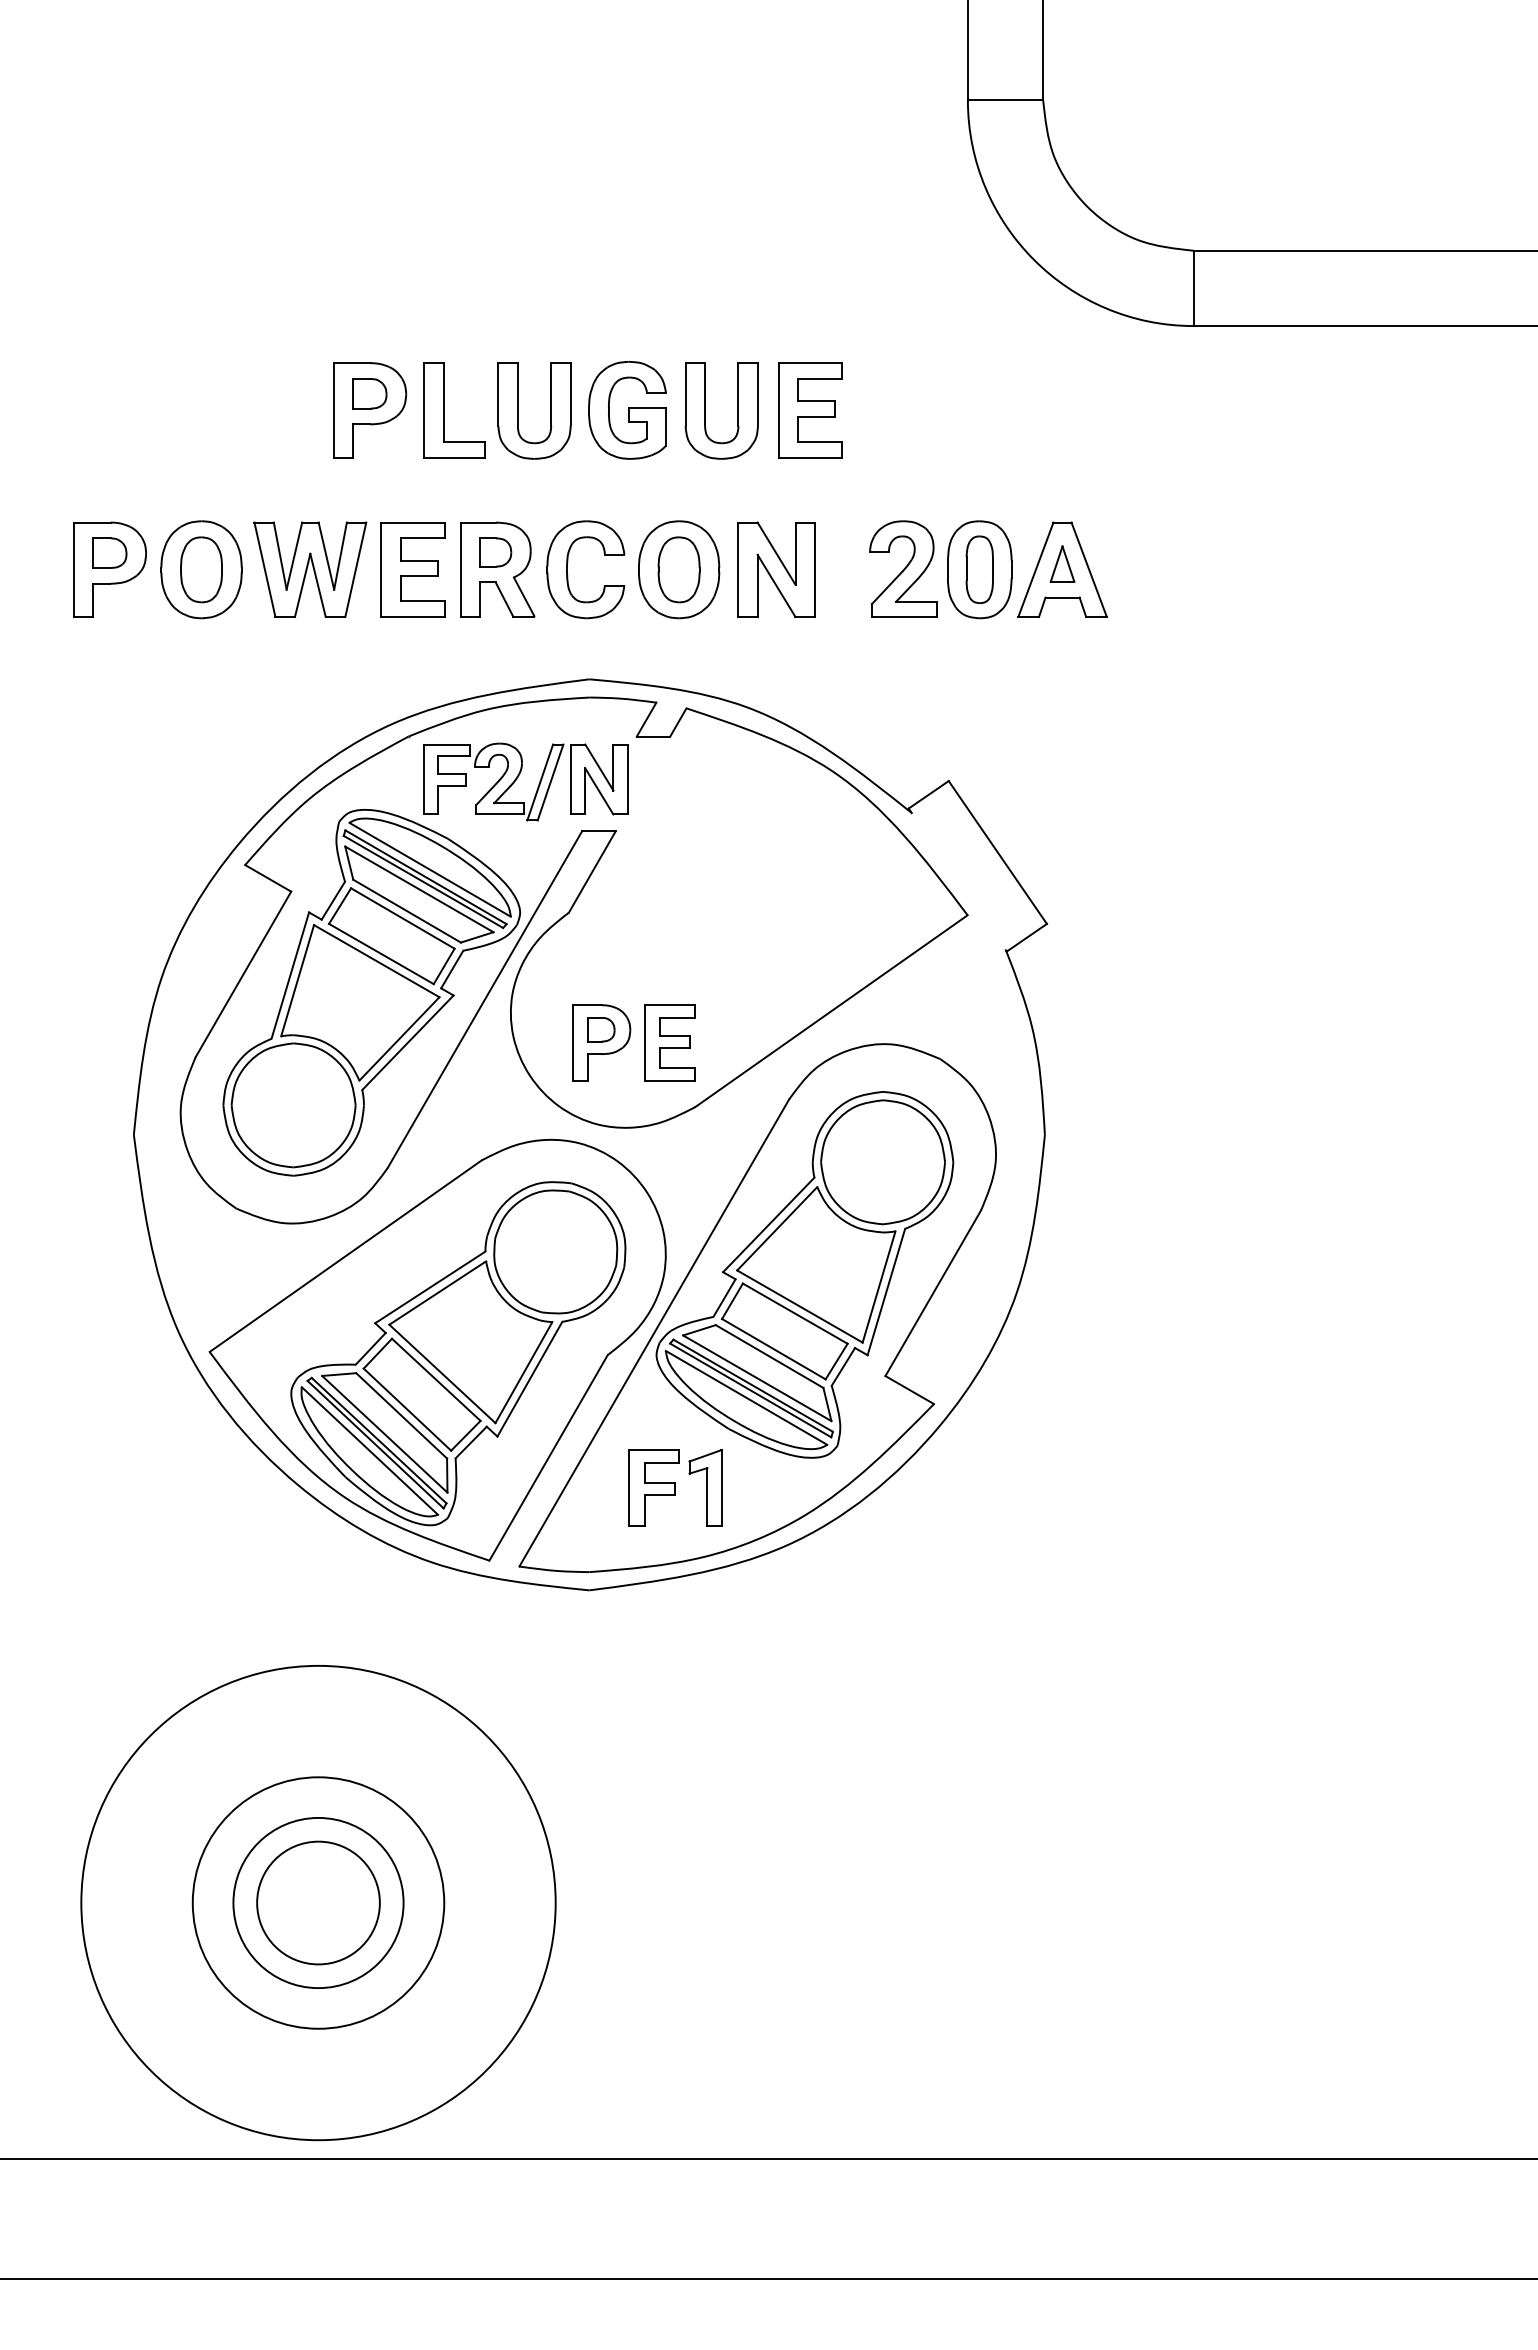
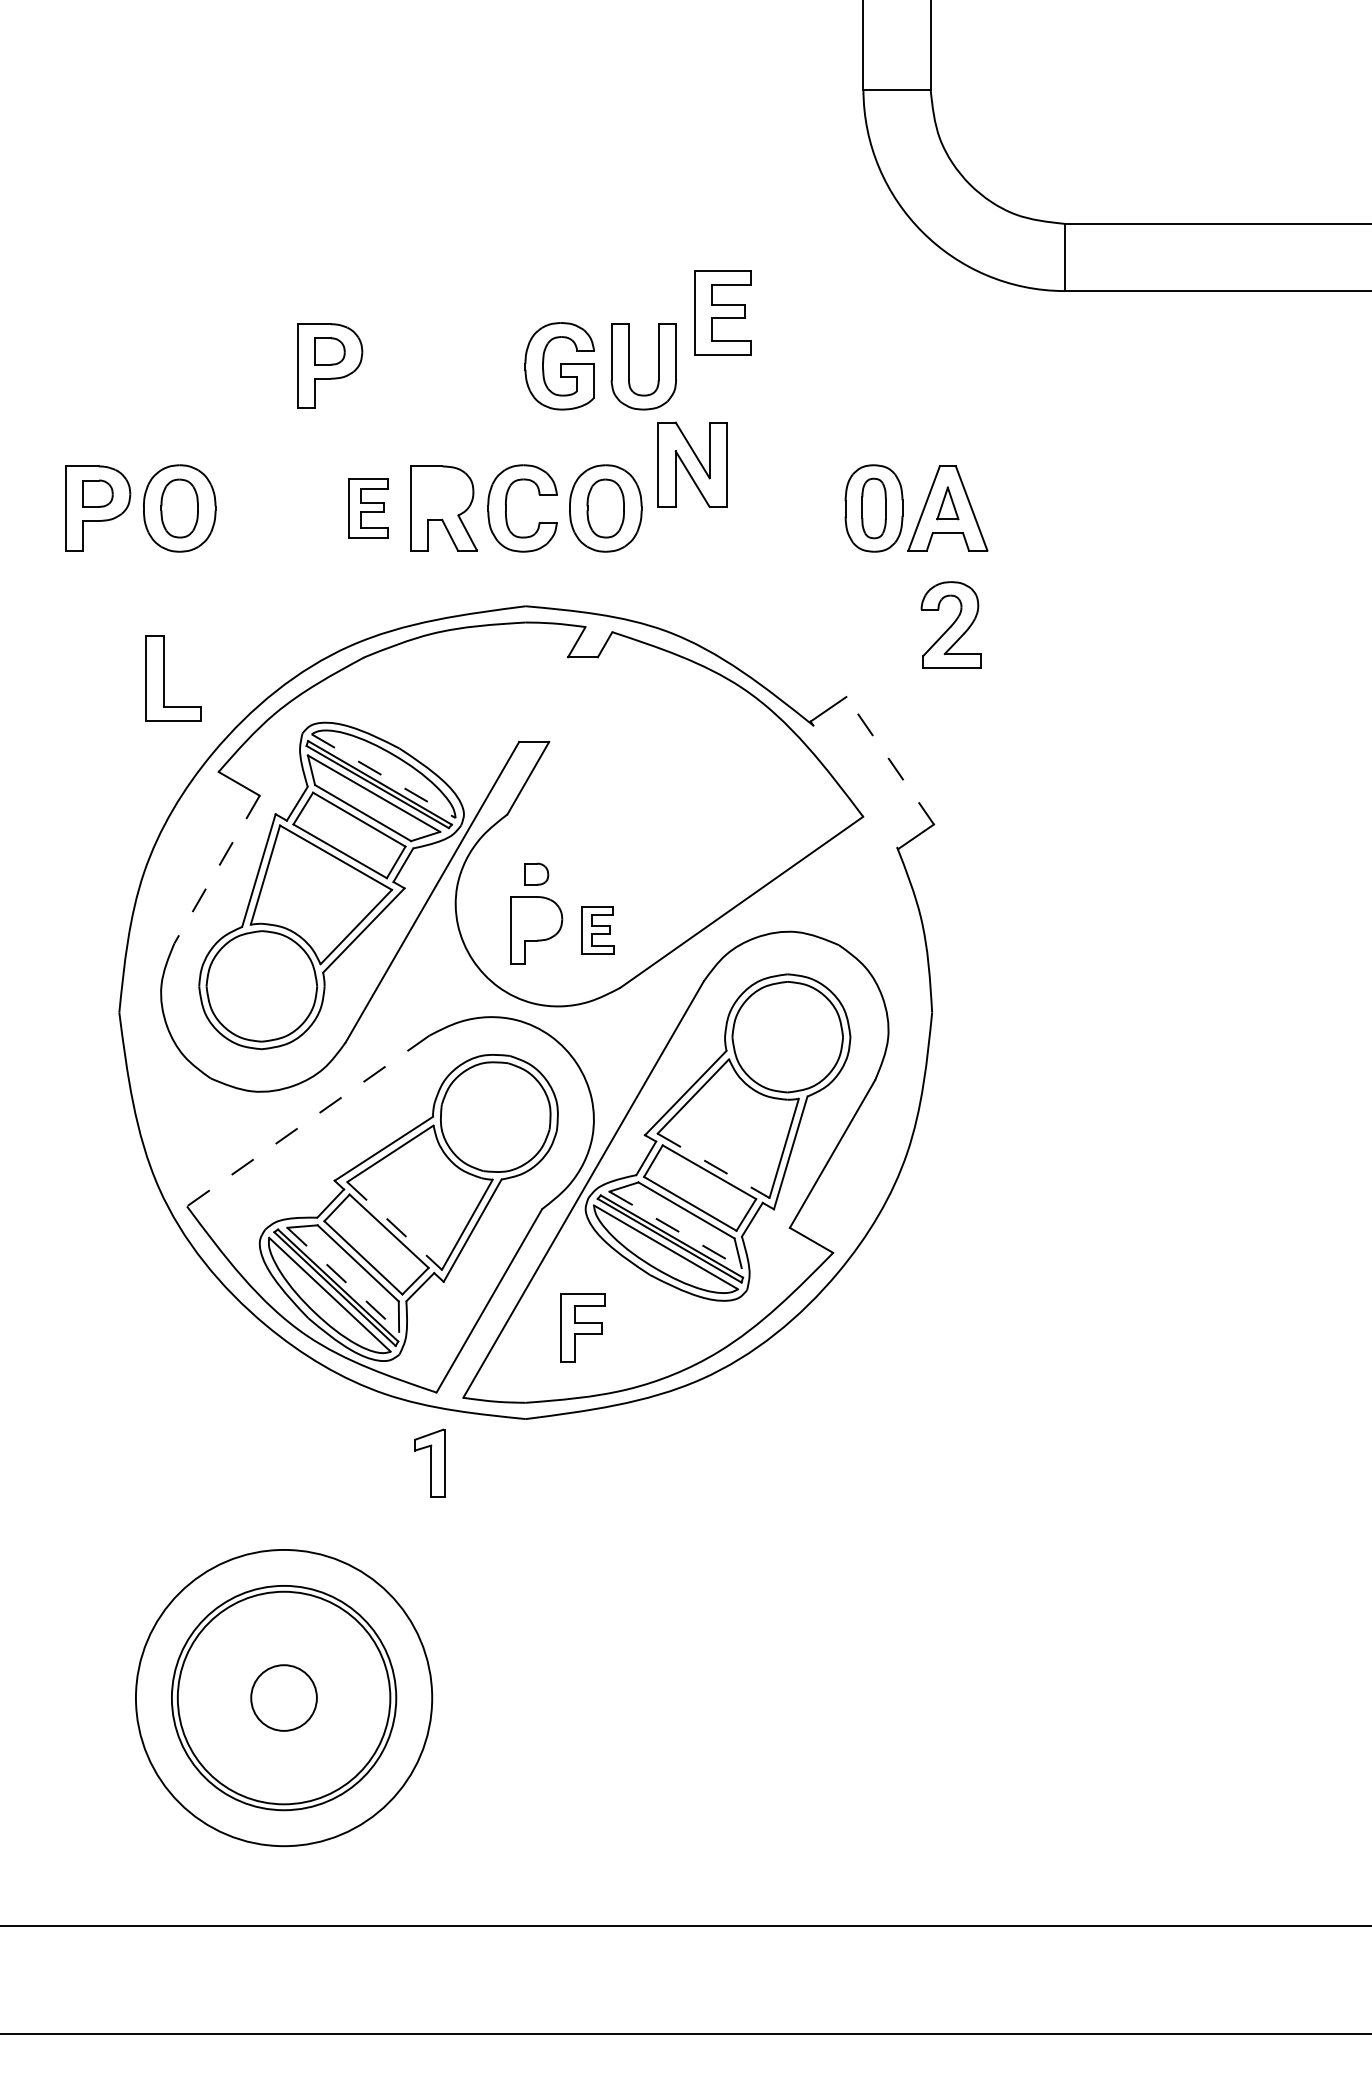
part: (444, 410) -> (164, 678), moved
part: (518, 410) -> (462, 366), removed
part: (810, 410) -> (723, 312), moved
part: (495, 552) -> (441, 493), removed
part: (903, 568) -> (951, 624), moved
part: (310, 569) -> (276, 508), removed
part: (412, 569) -> (367, 508), size x0.7
part: (776, 569) -> (692, 464), moved
part: (518, 777) -> (462, 693), removed
line: (997, 852) -> (889, 760), solid -> dashed
line: (430, 870) -> (383, 776), solid -> dashed
line: (243, 974) -> (217, 869), solid -> dashed
part: (601, 1029) -> (536, 874), moved
part: (669, 1042) -> (597, 930), size x0.7
line: (345, 1256) -> (308, 1121), solid -> dashed
line: (800, 1306) -> (714, 1165), solid -> dashed
line: (442, 1374) -> (394, 1226), solid -> dashed
line: (757, 1378) -> (675, 1230), solid -> dashed
line: (384, 1434) -> (342, 1280), solid -> dashed
part: (705, 1487) -> (429, 1462), moved
circle: (318, 1902) -> (284, 1697), size x0.6
circle: (318, 1902) -> (284, 1697), size x0.7
circle: (318, 1902) -> (284, 1697), size x1.4

